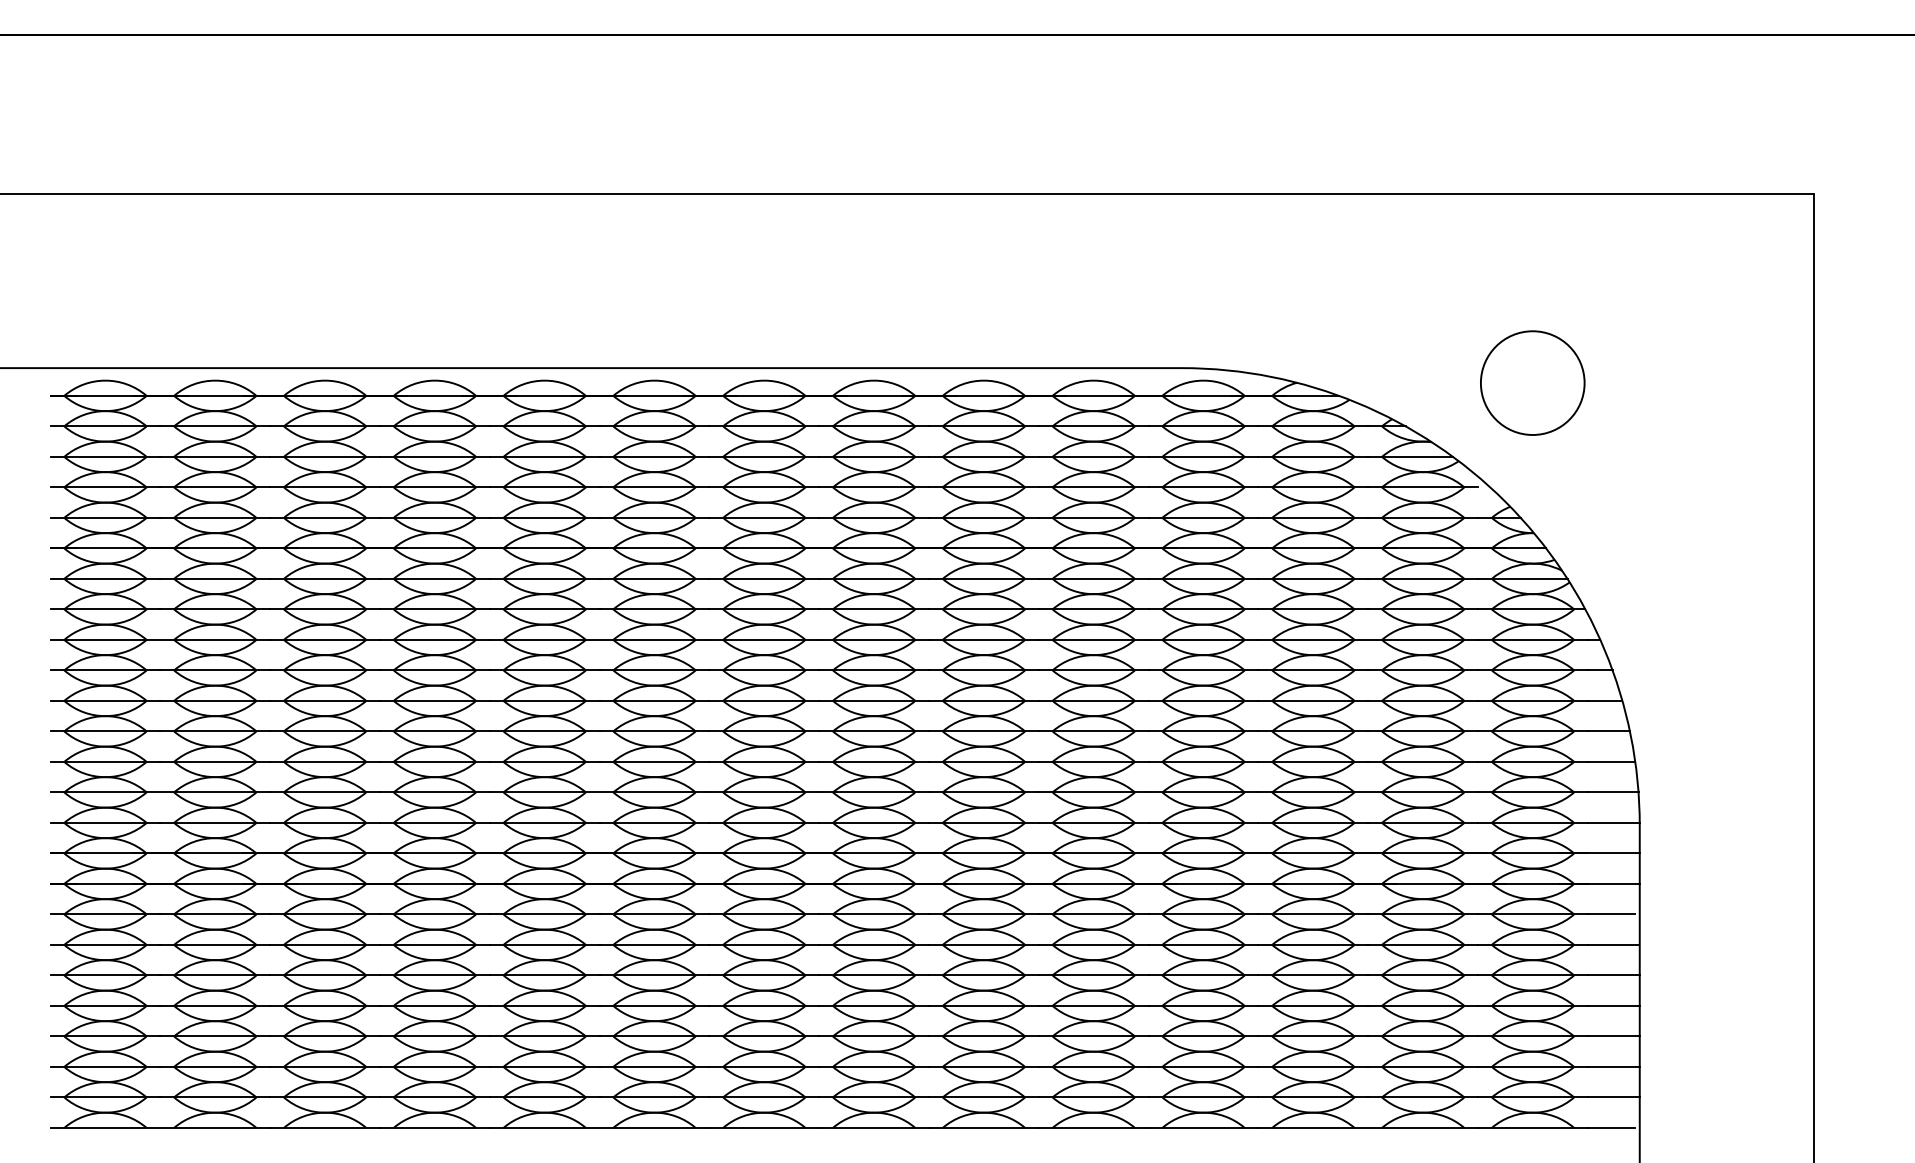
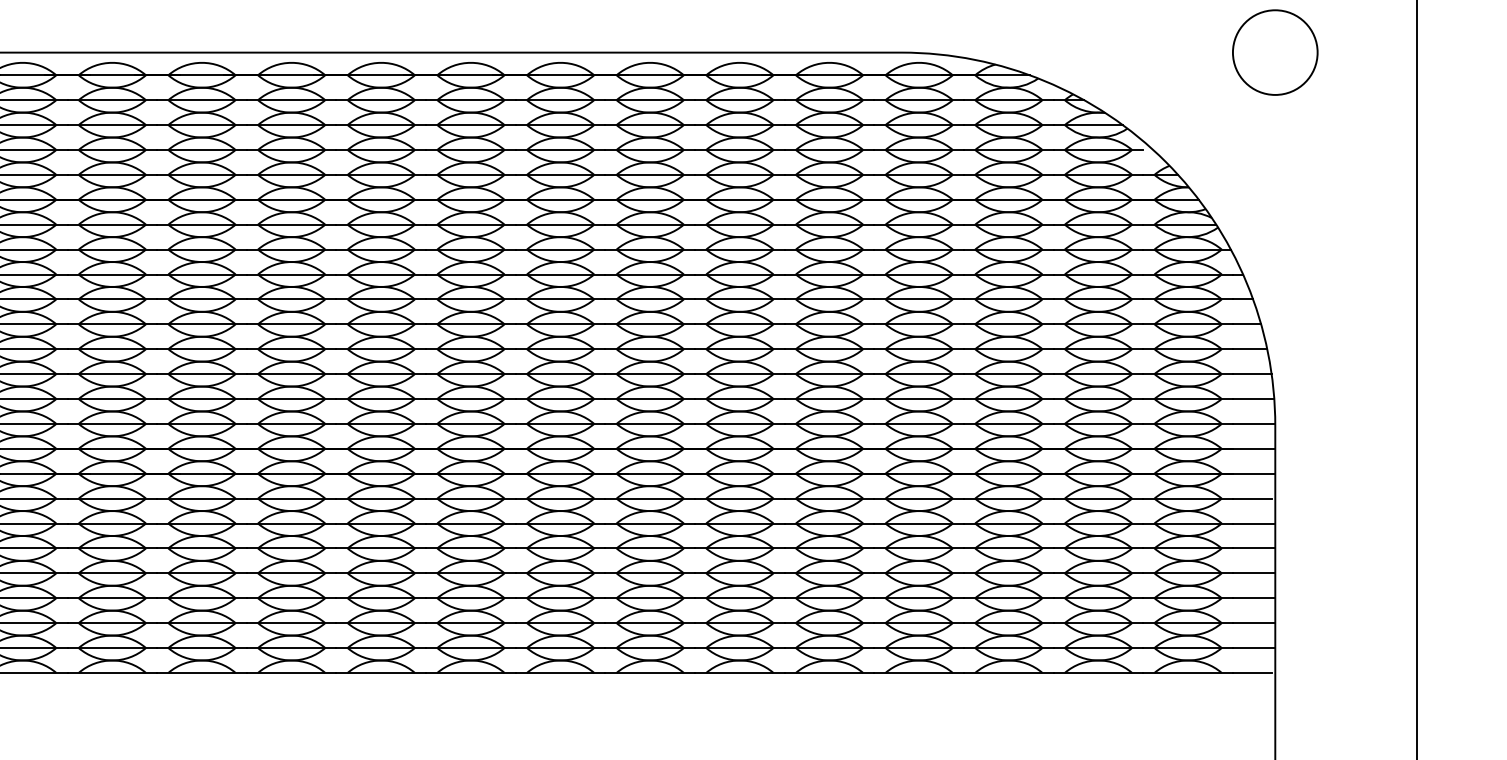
circle: (1532, 382) -> (1275, 52), moved

